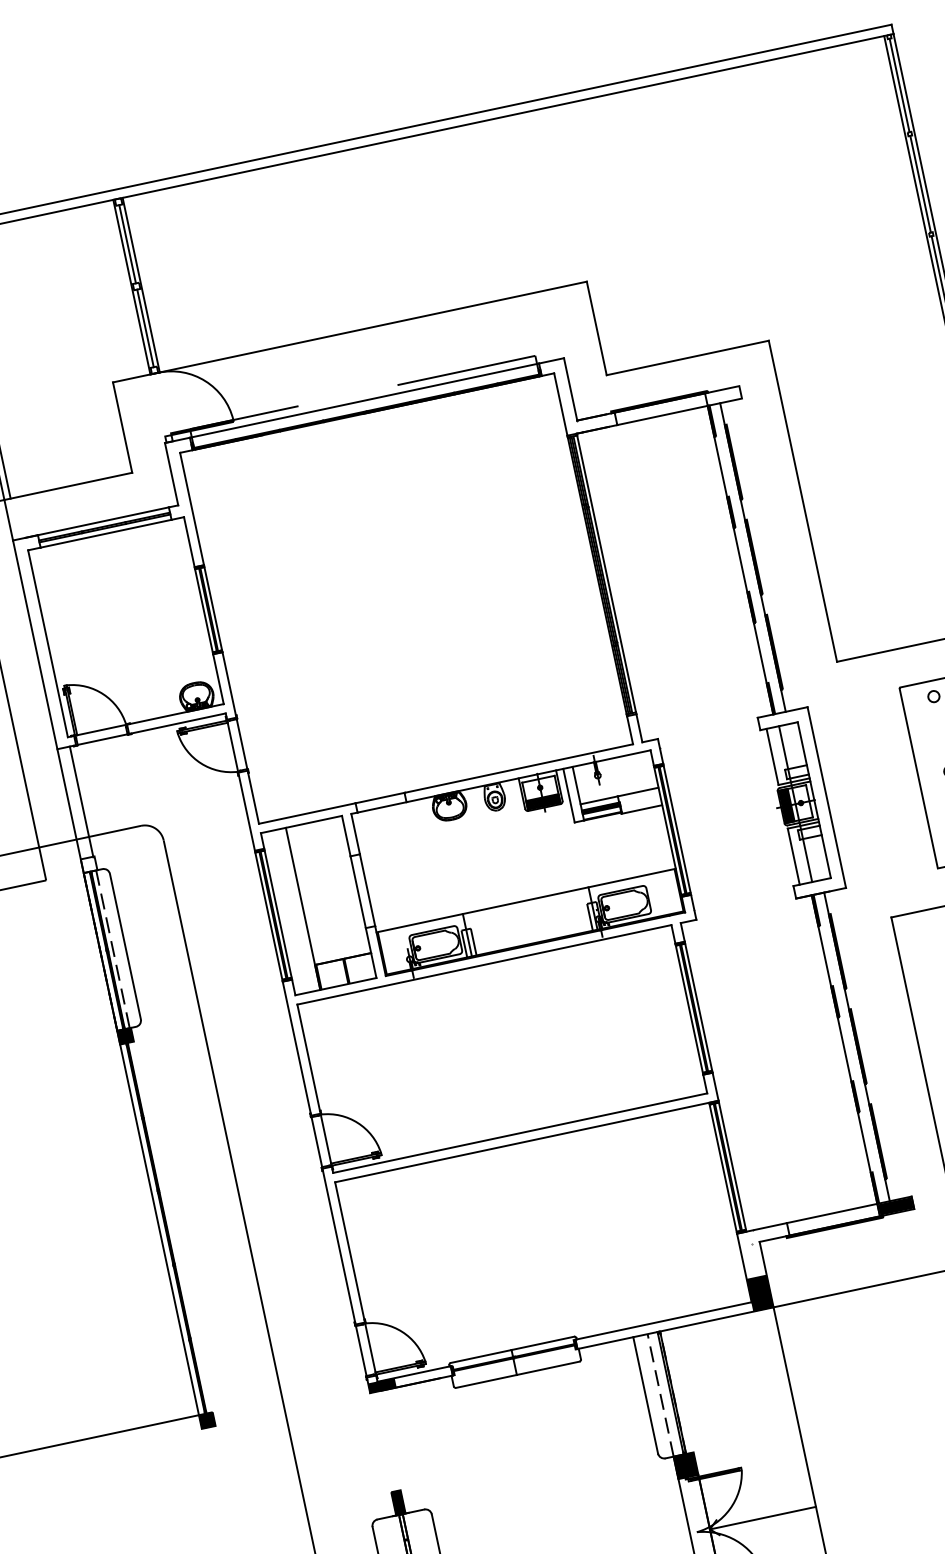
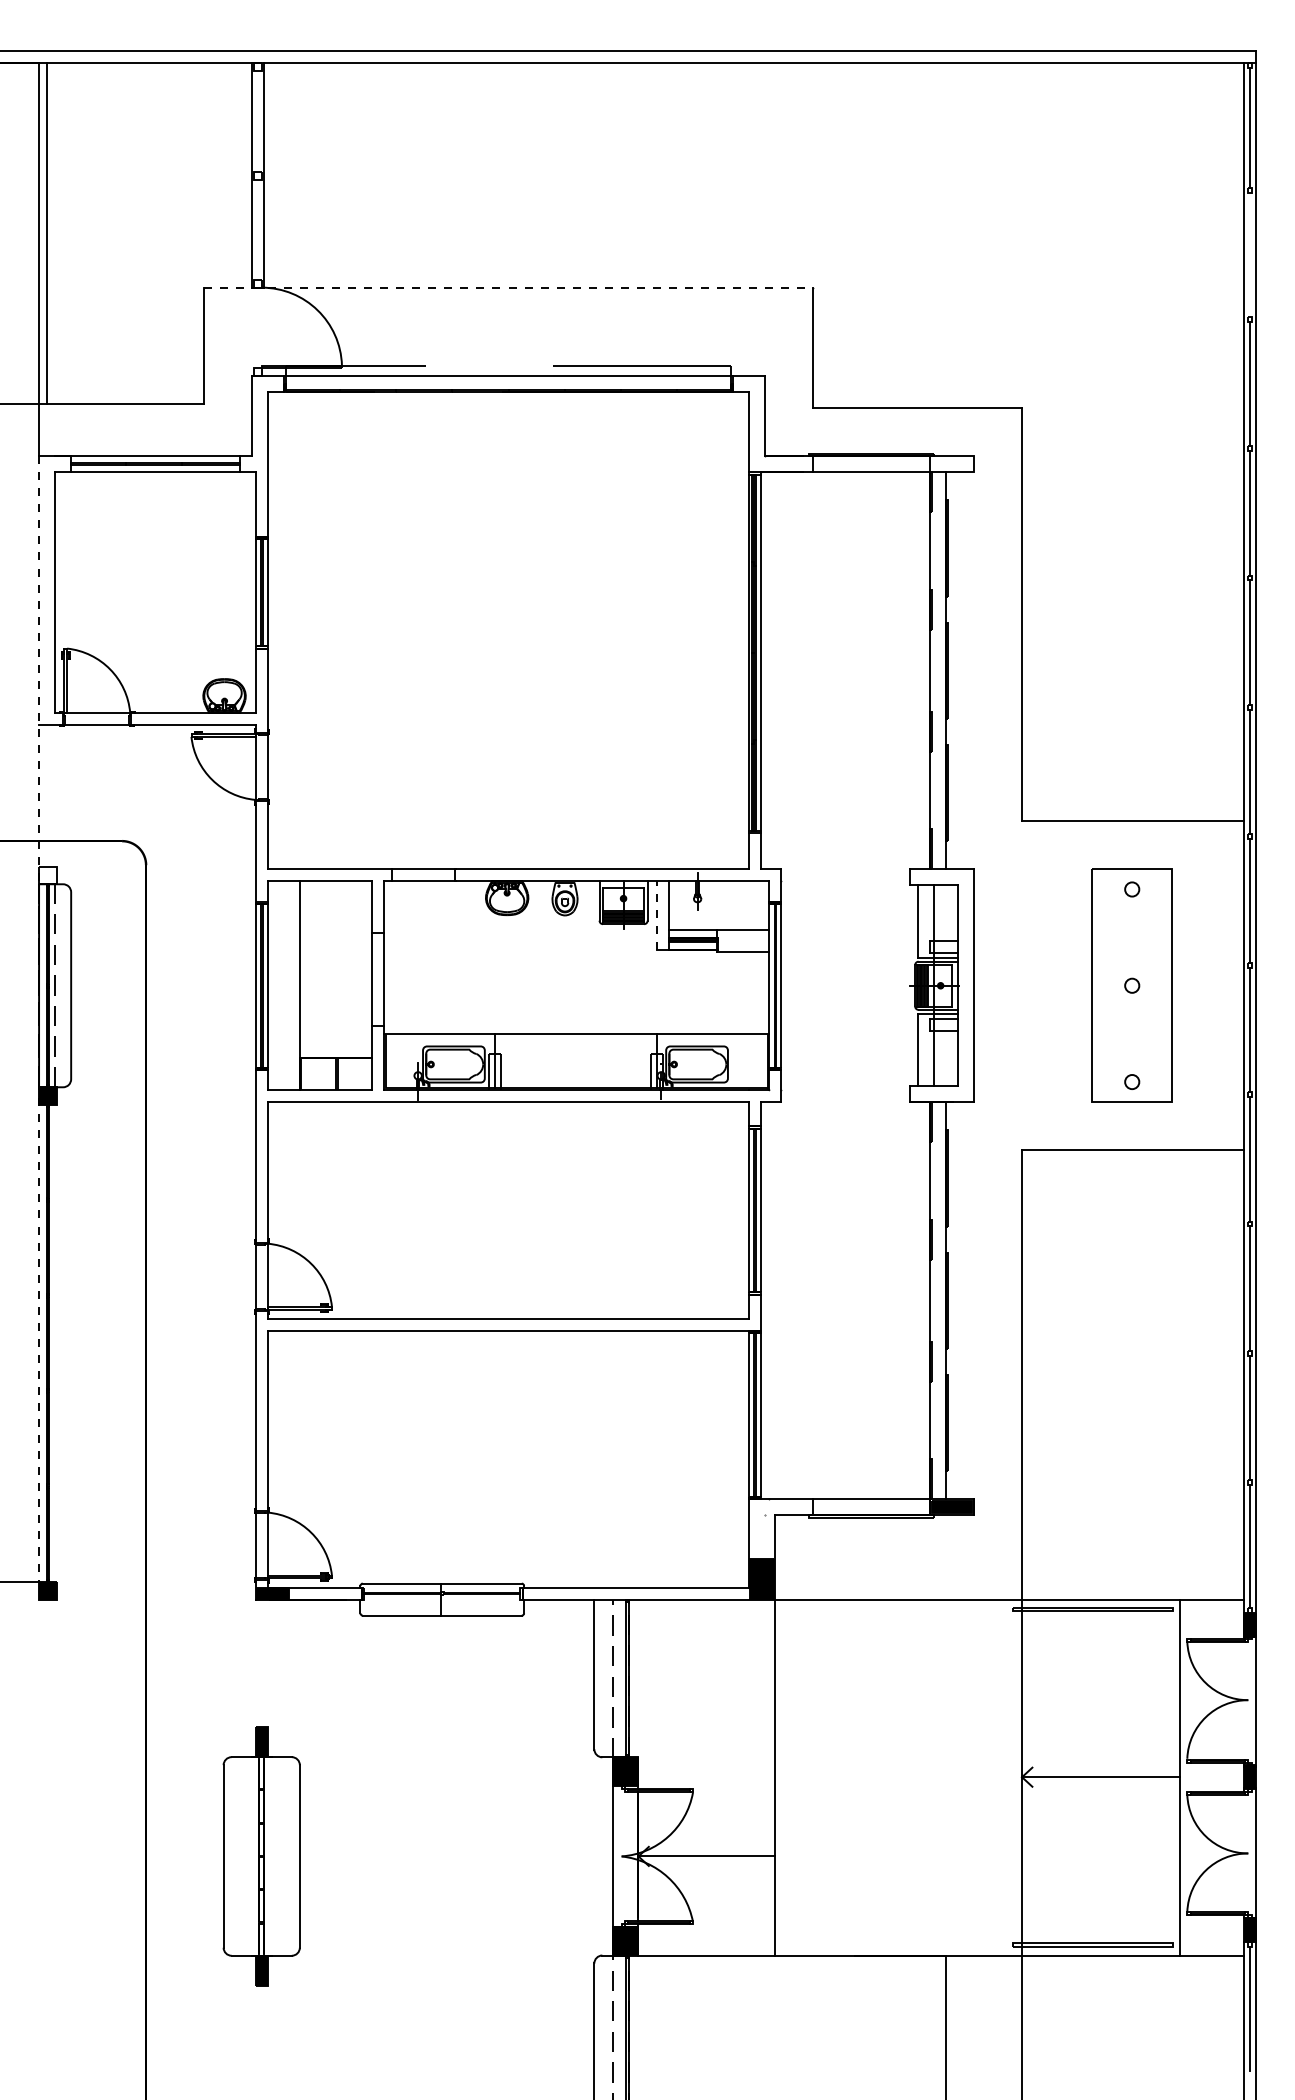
line: (920, 183) -> (1249, 254), removed
line: (127, 244) -> (257, 121), removed
line: (145, 328) -> (257, 229), removed
line: (349, 331) -> (508, 287), solid -> dashed
line: (568, 795) -> (656, 915), solid -> dashed
line: (81, 801) -> (55, 795), removed
line: (106, 978) -> (39, 1019), solid -> dashed

